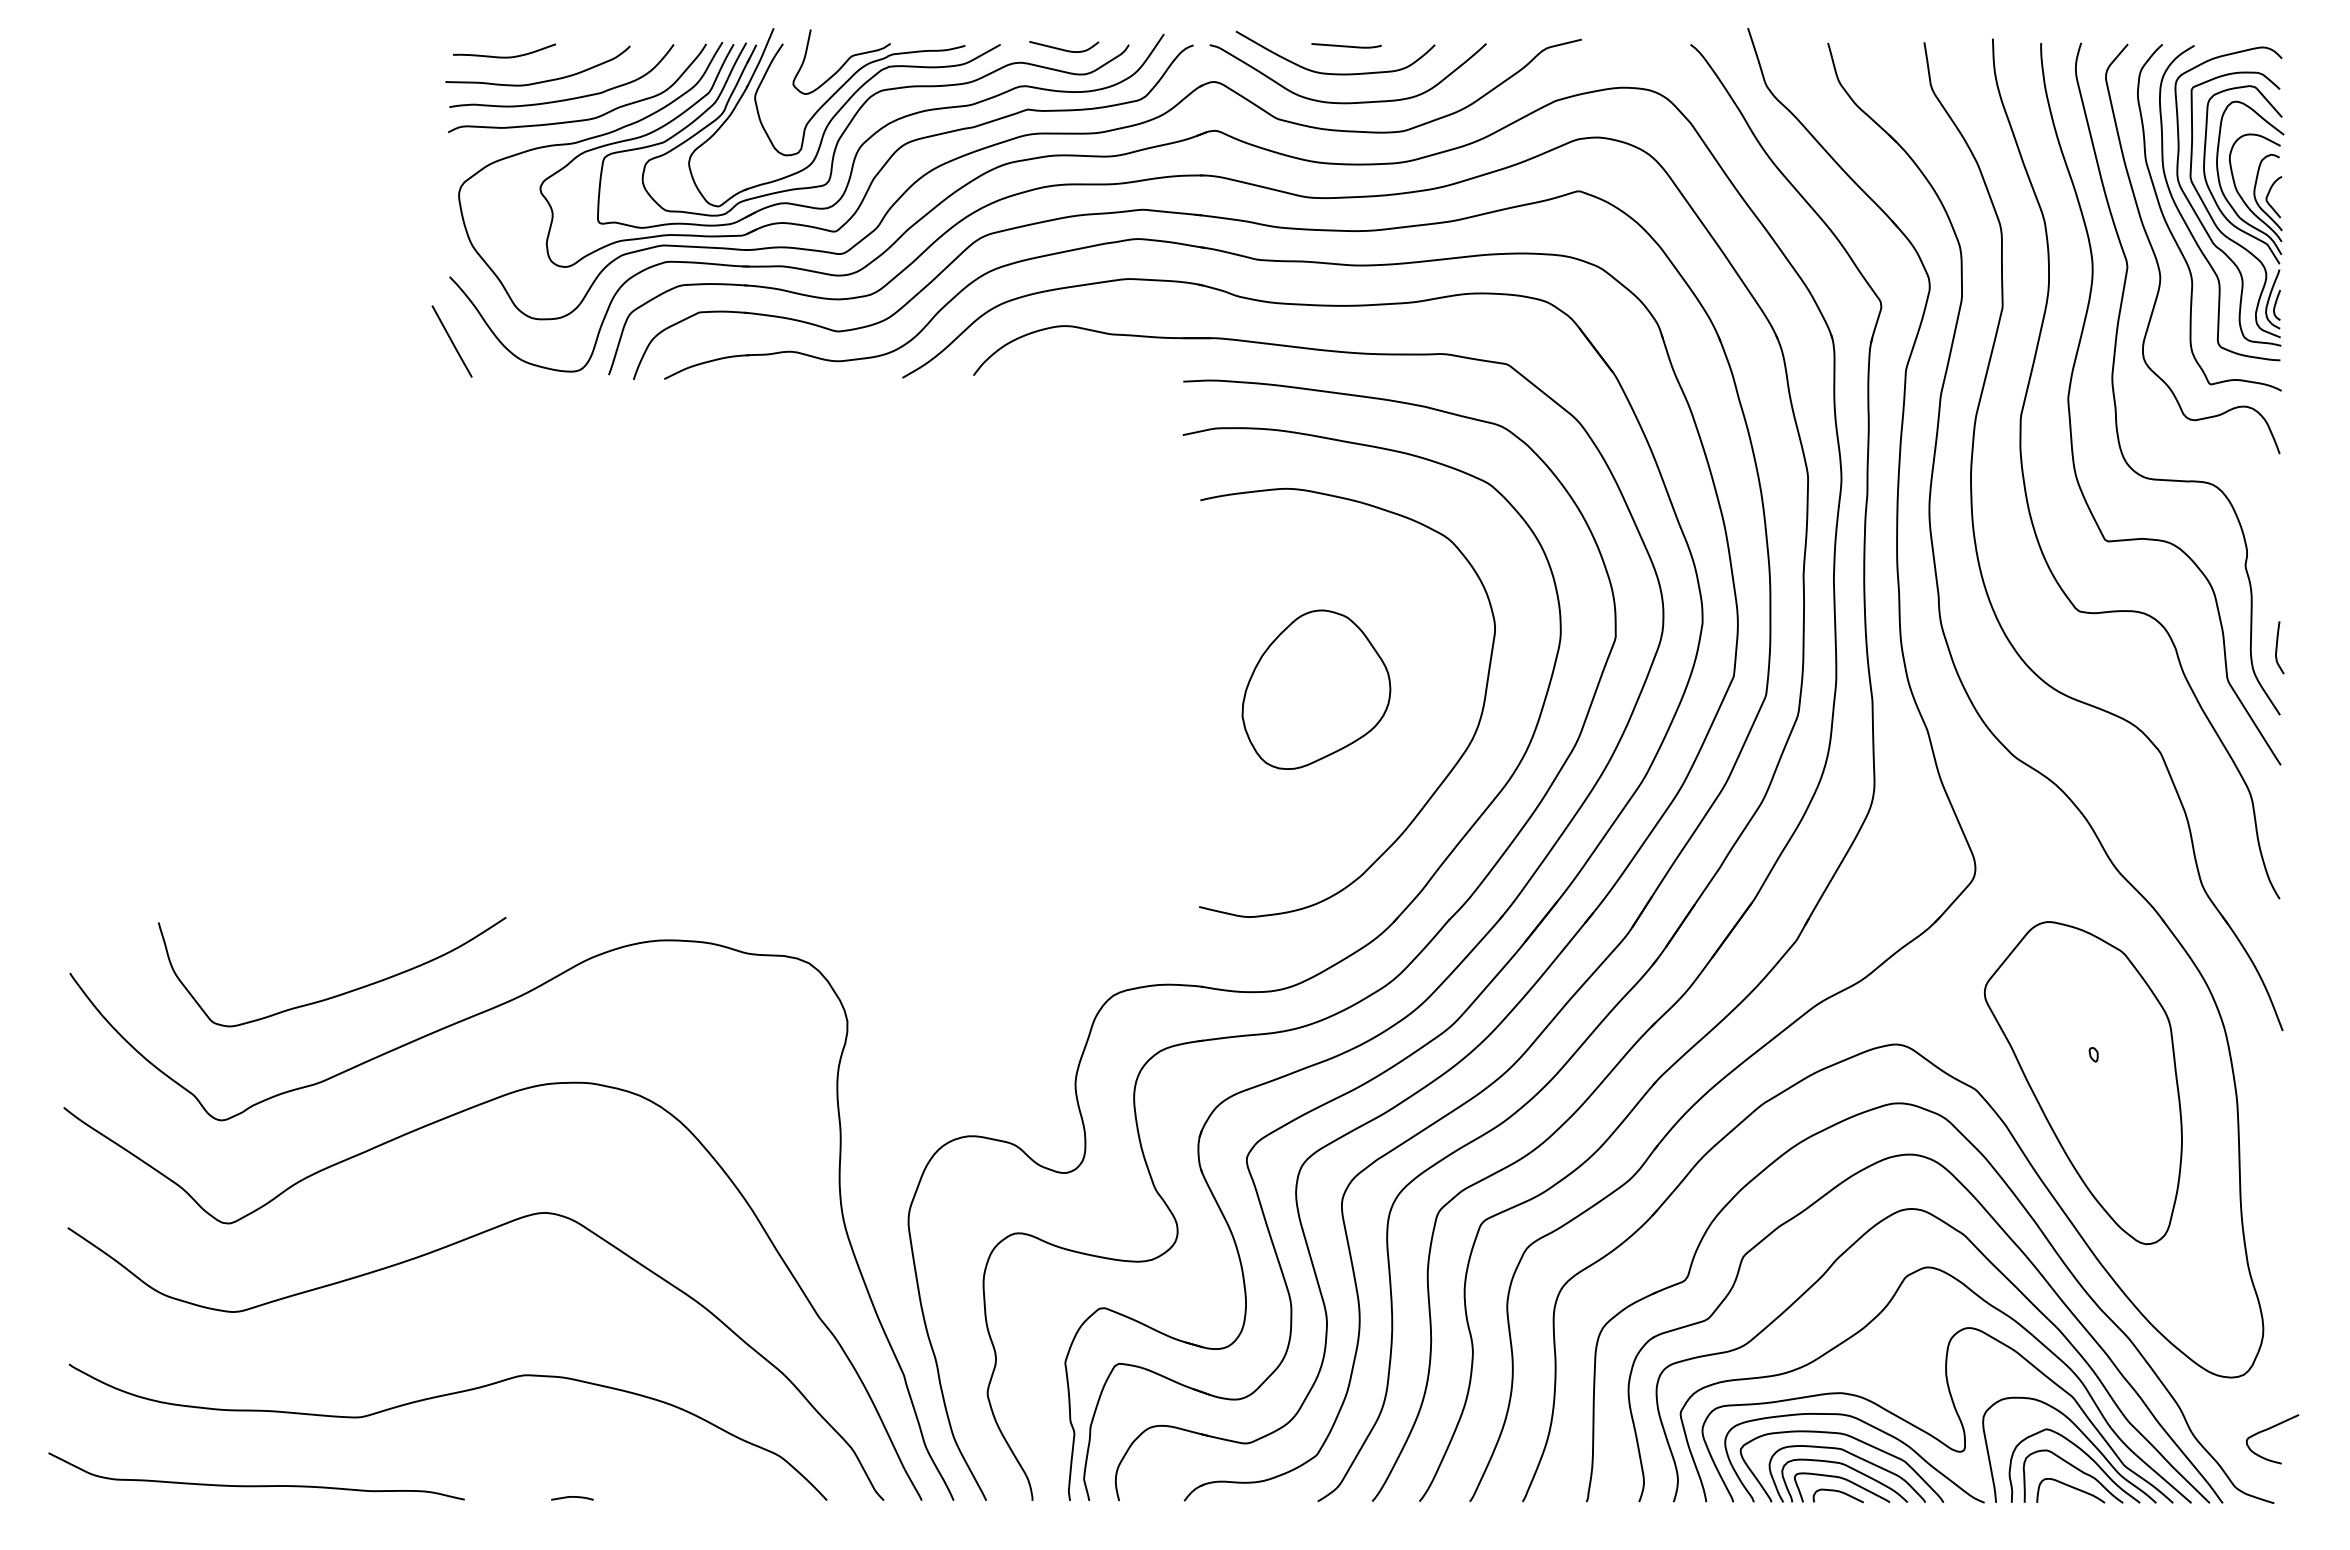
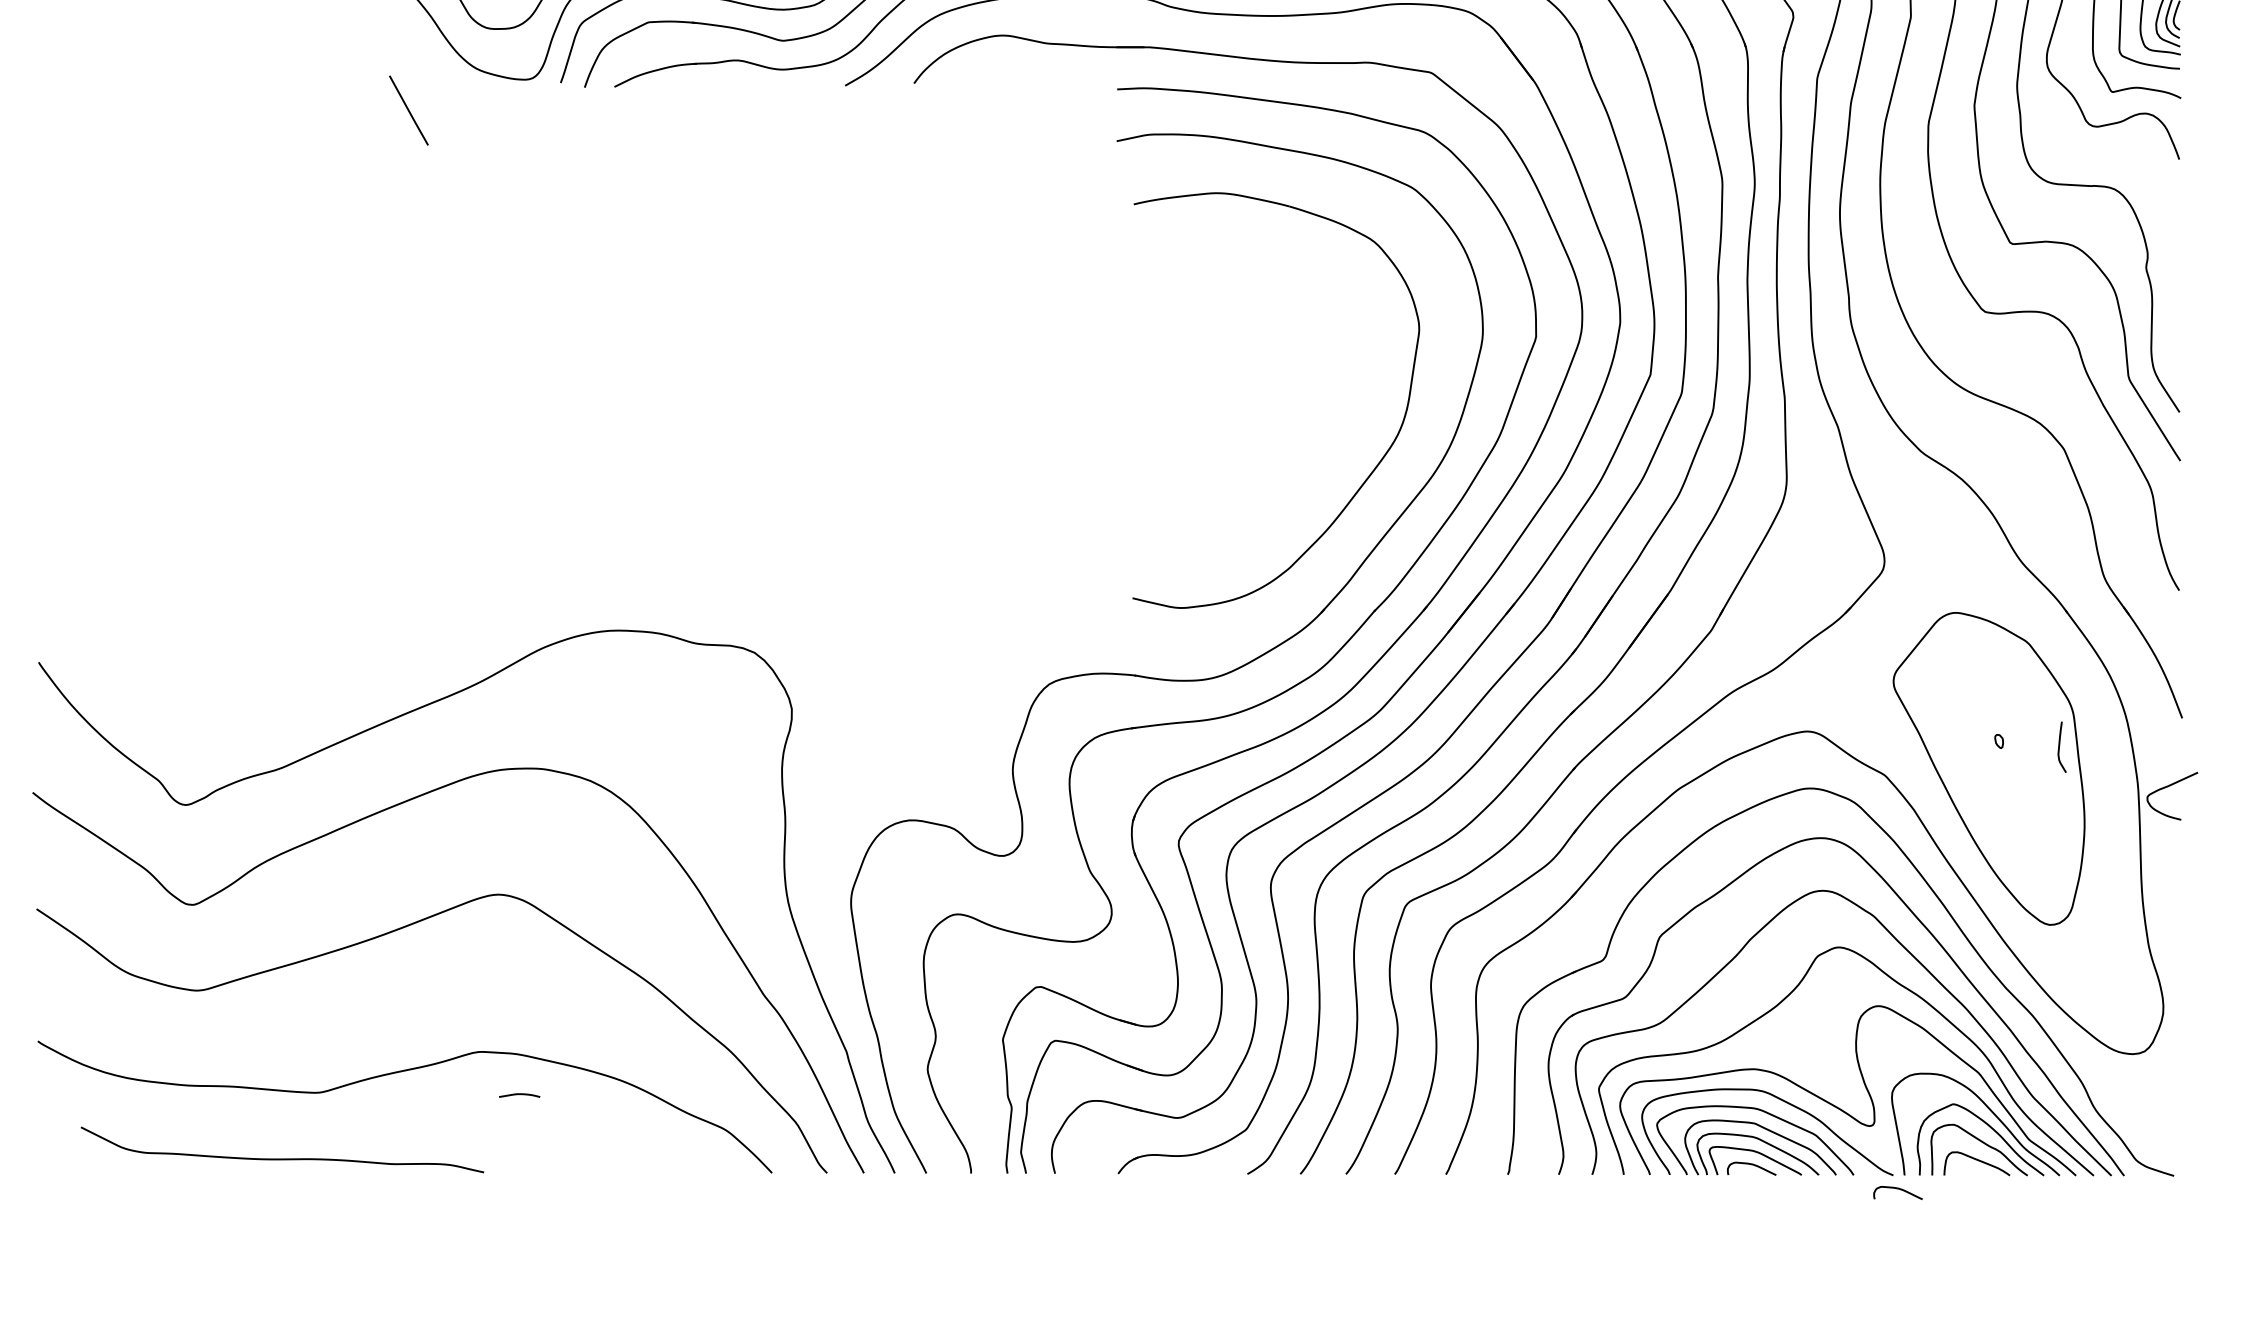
line: (451, 341) -> (408, 110), moved
curve: (2277, 647) -> (2059, 746), moved
part: (1316, 689) -> (1246, 387), removed
curve: (341, 993) -> (301, 682), removed
curve: (2267, 1430) -> (2167, 787), moved
curve: (256, 1485) -> (282, 1158), moved
curve: (572, 1497) -> (519, 1094), moved
curve: (1989, 1517) -> (1898, 1189), added

